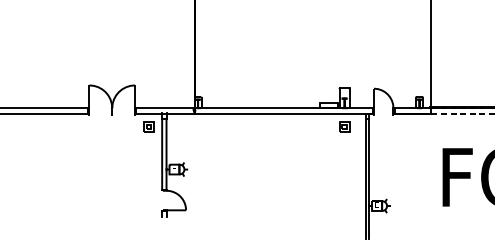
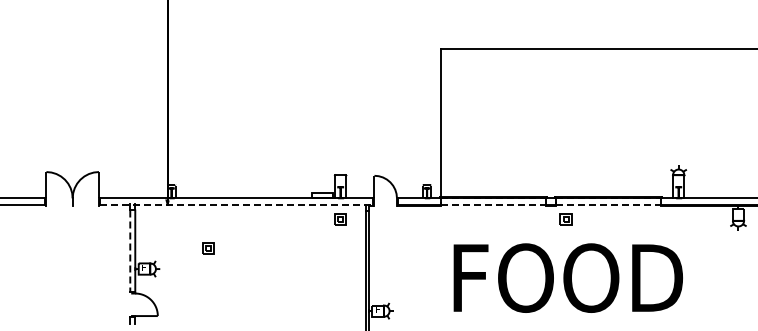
line: (255, 113) -> (237, 204), solid -> dashed
part: (149, 126) -> (208, 248), moved
line: (162, 154) -> (130, 251), solid -> dashed

